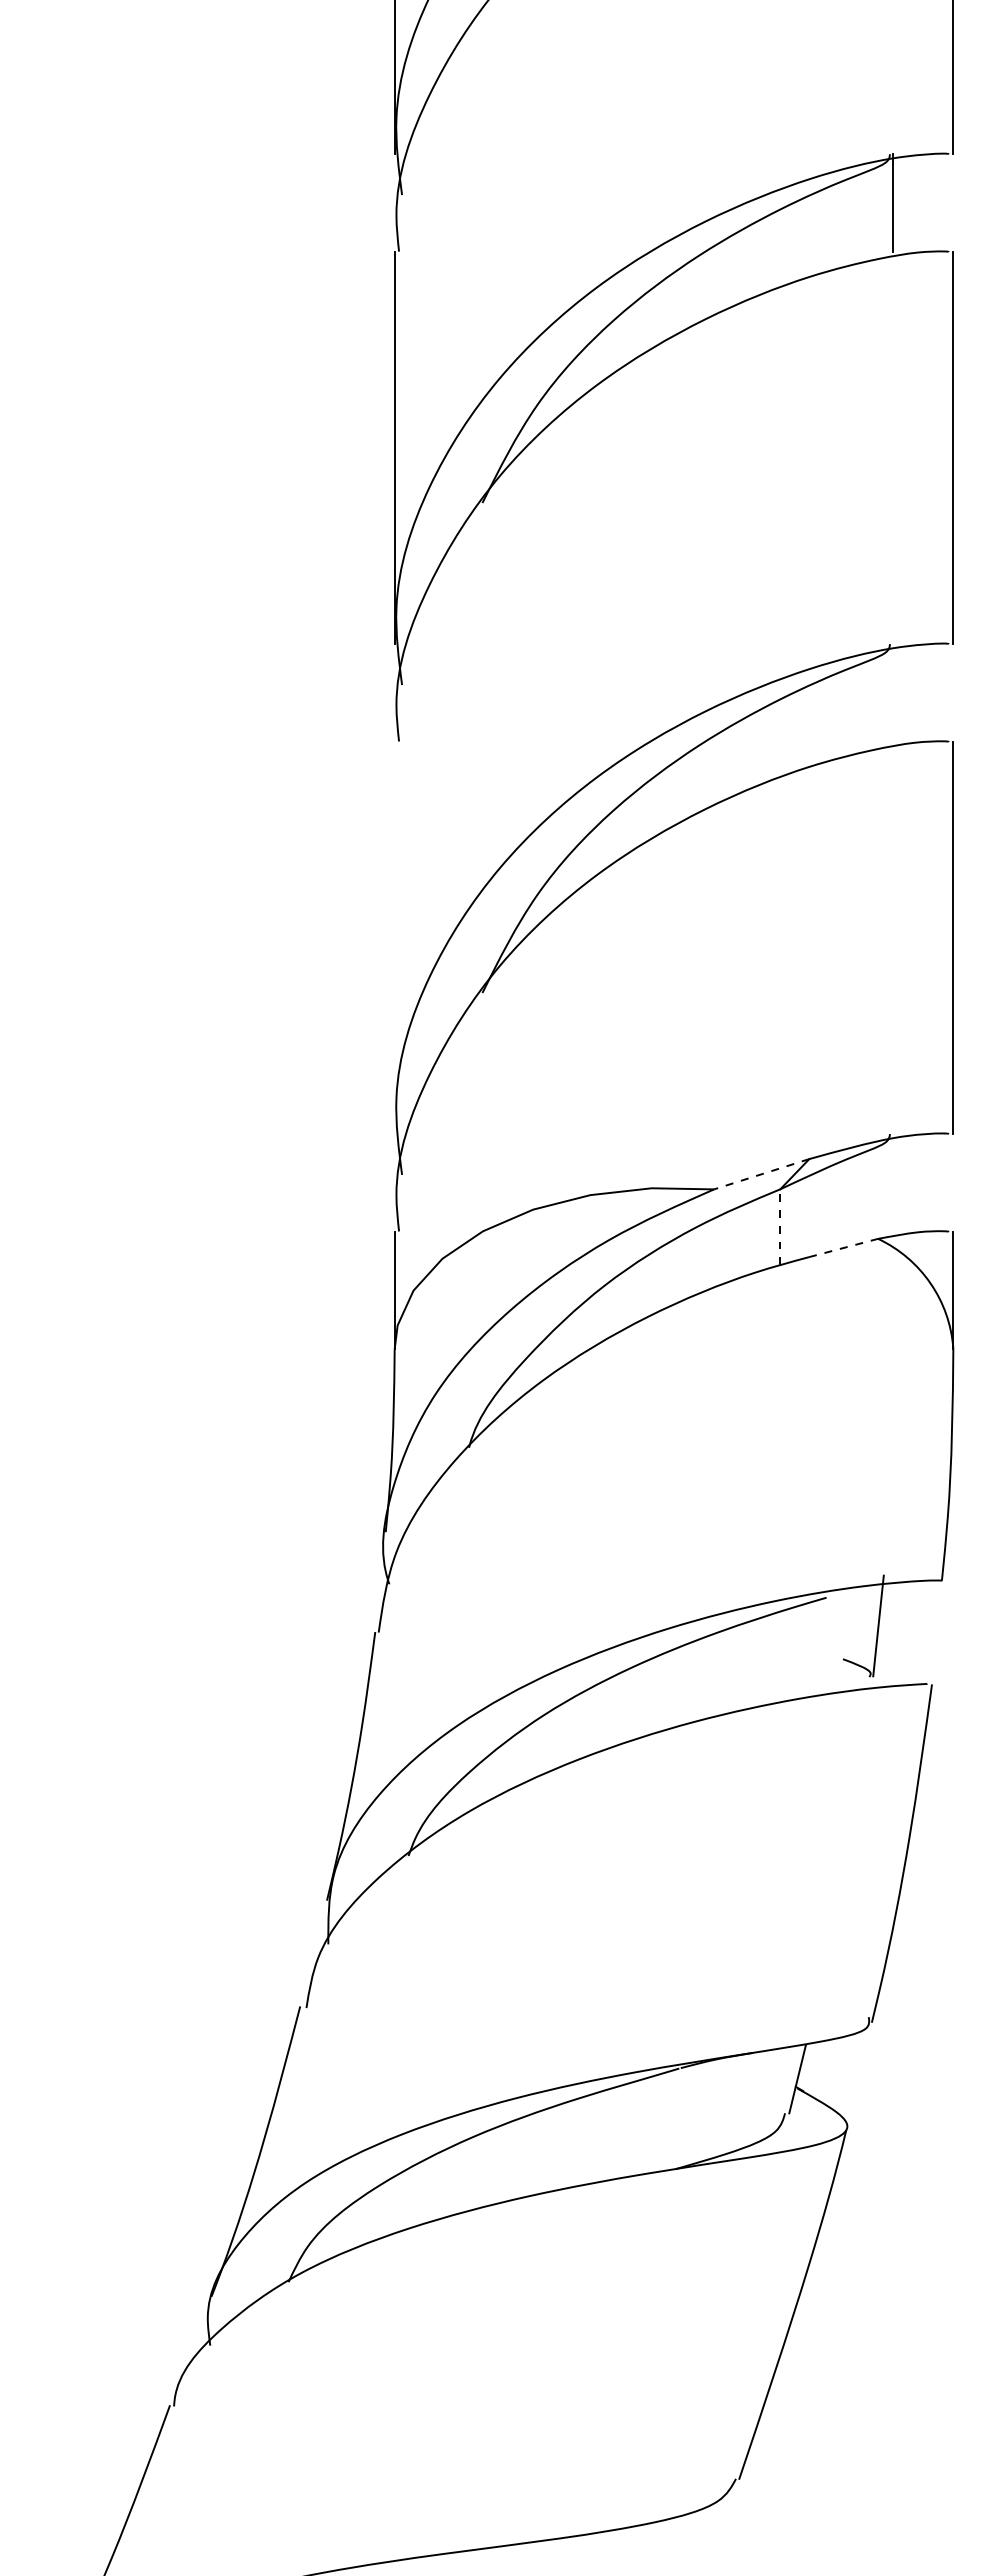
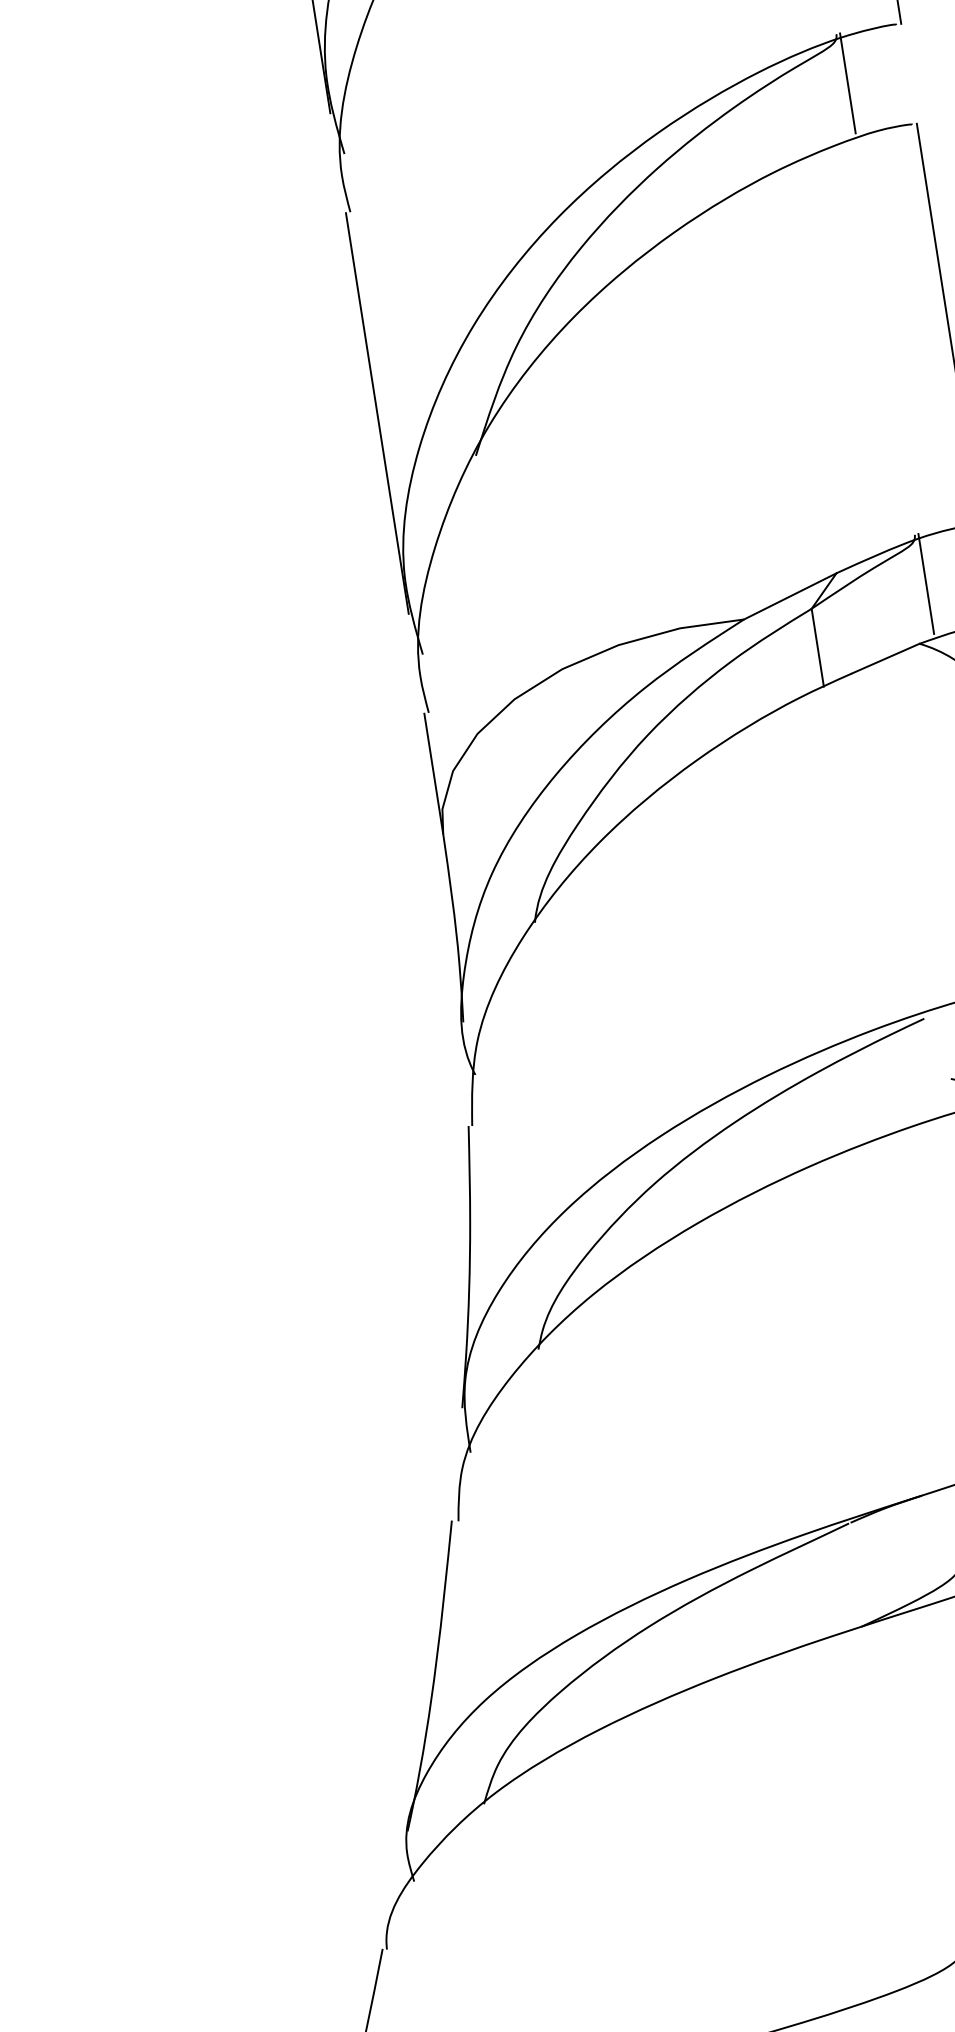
line: (893, 692) -> (847, 83), added
line: (394, 937) -> (377, 413), added
line: (761, 1174) -> (790, 596), dashed -> solid
line: (893, 1182) -> (926, 583), added
line: (780, 1226) -> (817, 646), dashed -> solid
line: (843, 1248) -> (885, 659), dashed -> solid

